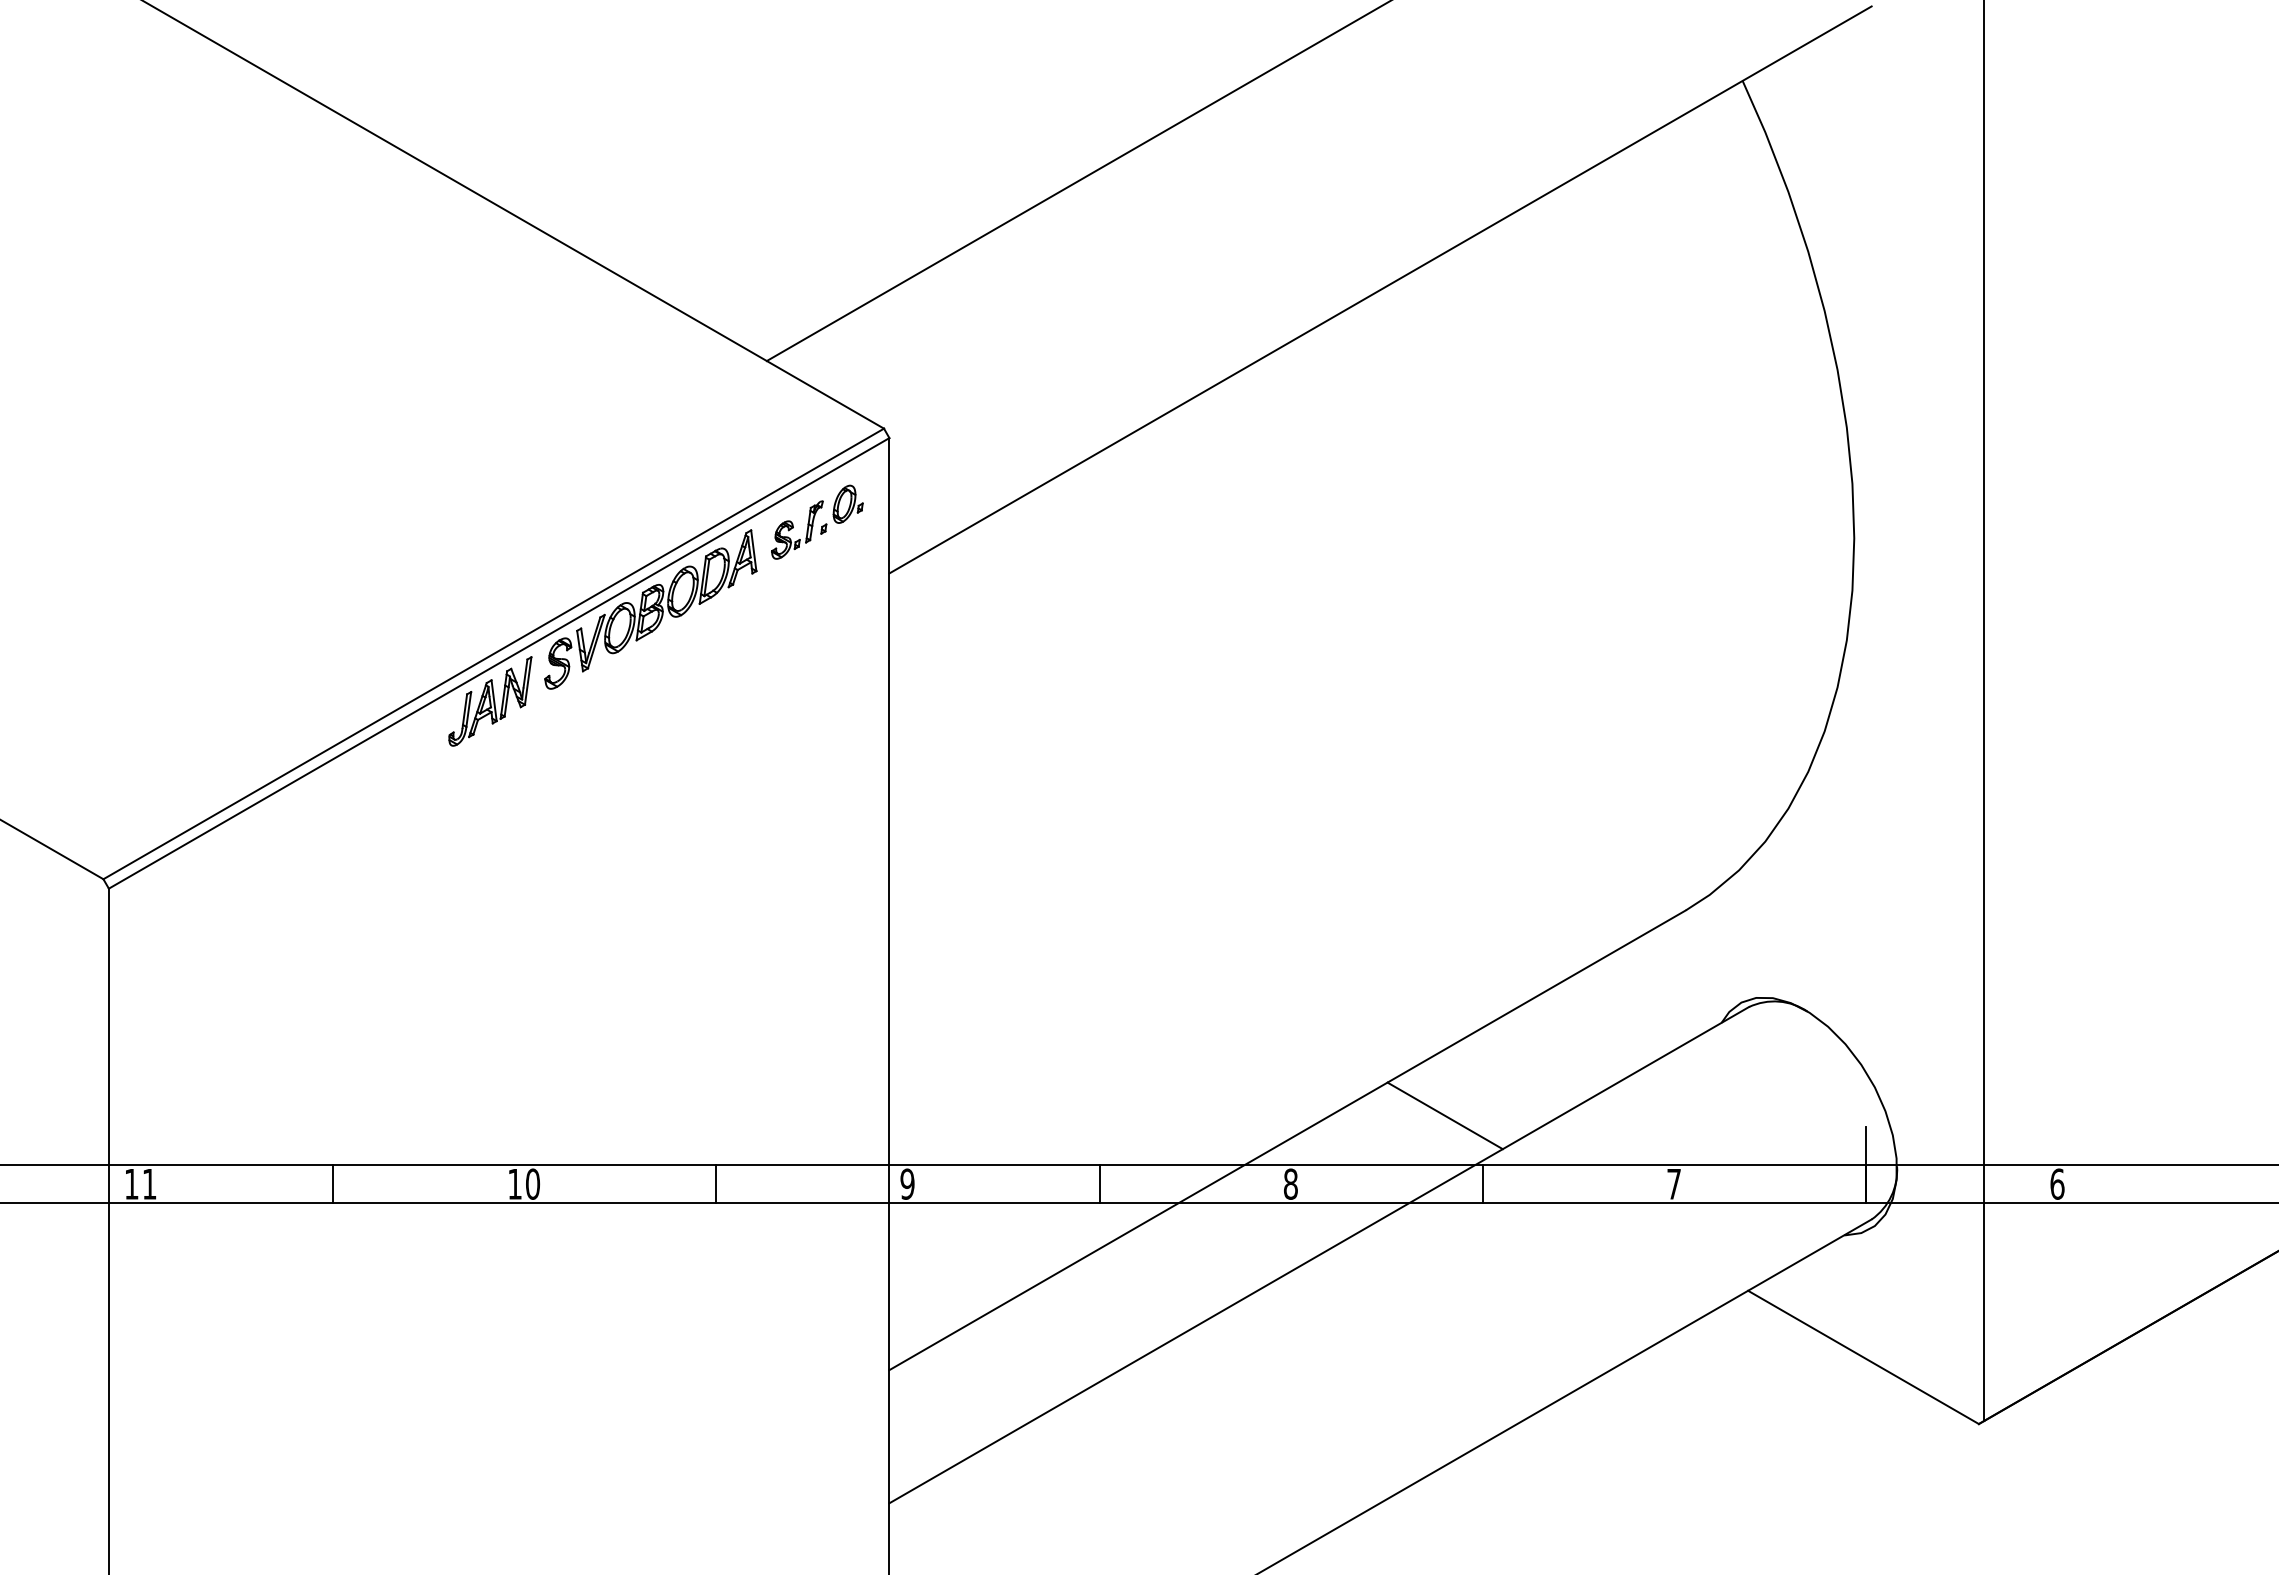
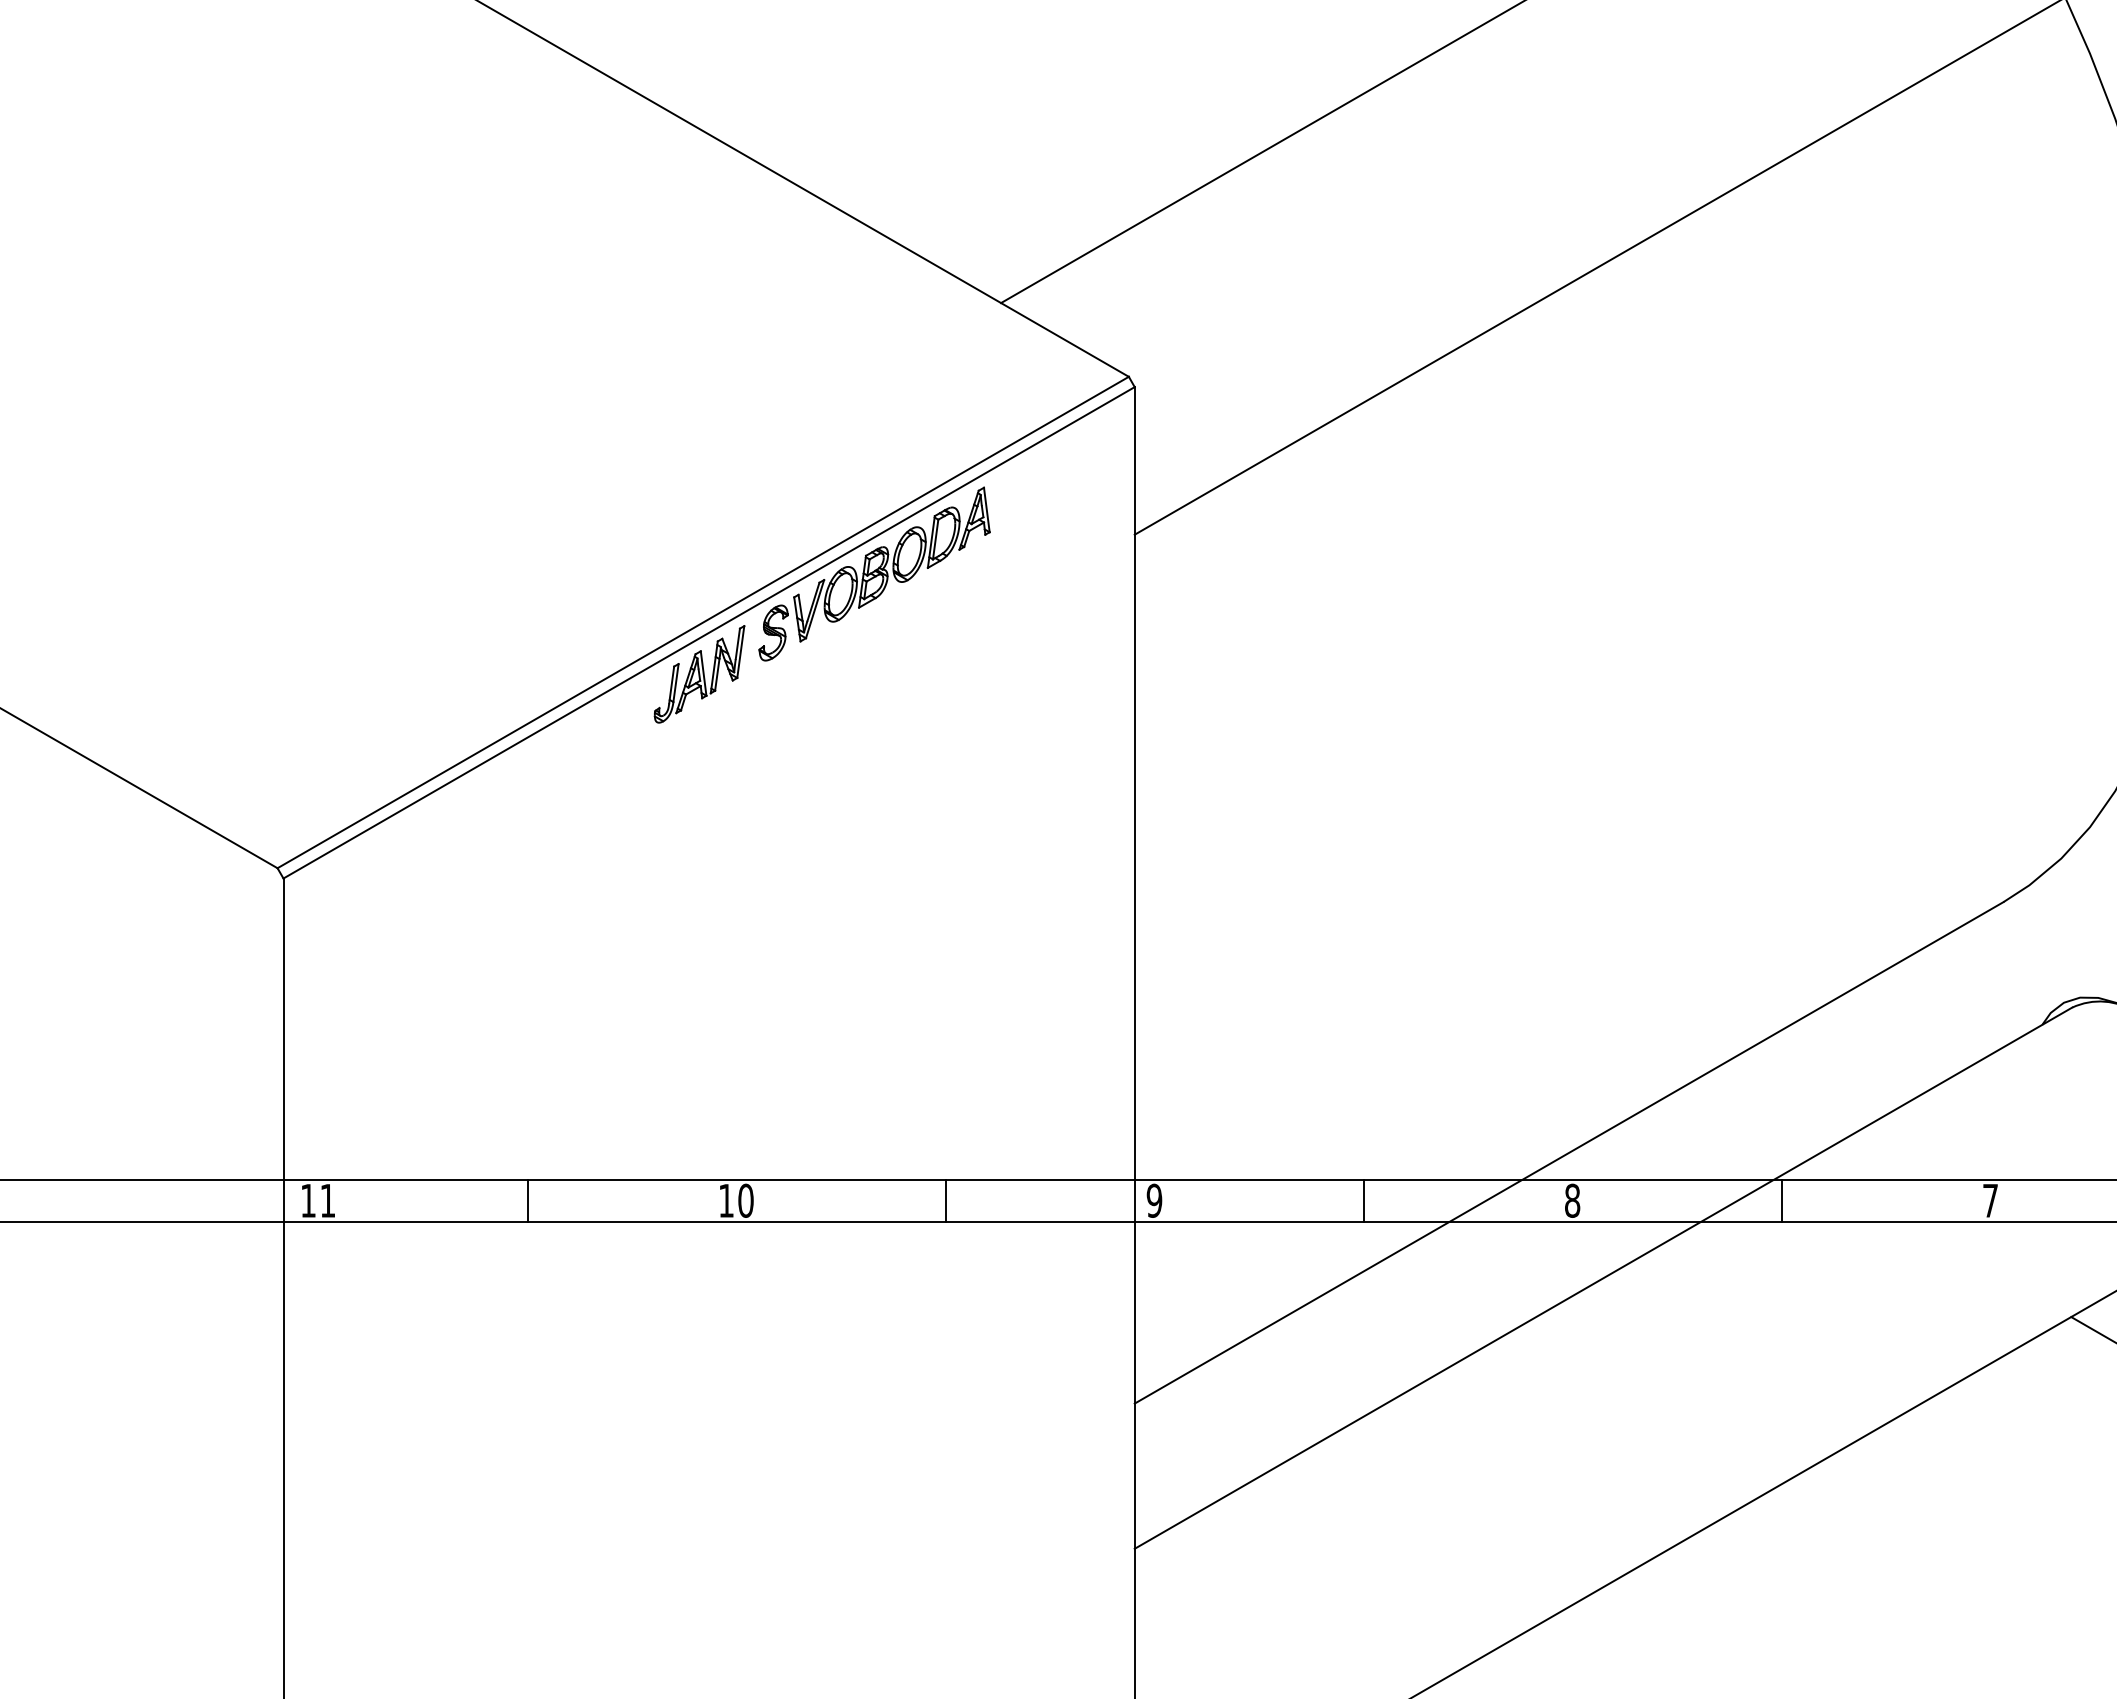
part: (817, 521) -> (1056, 478), removed
line: (1444, 1115) -> (1740, 1125), removed

